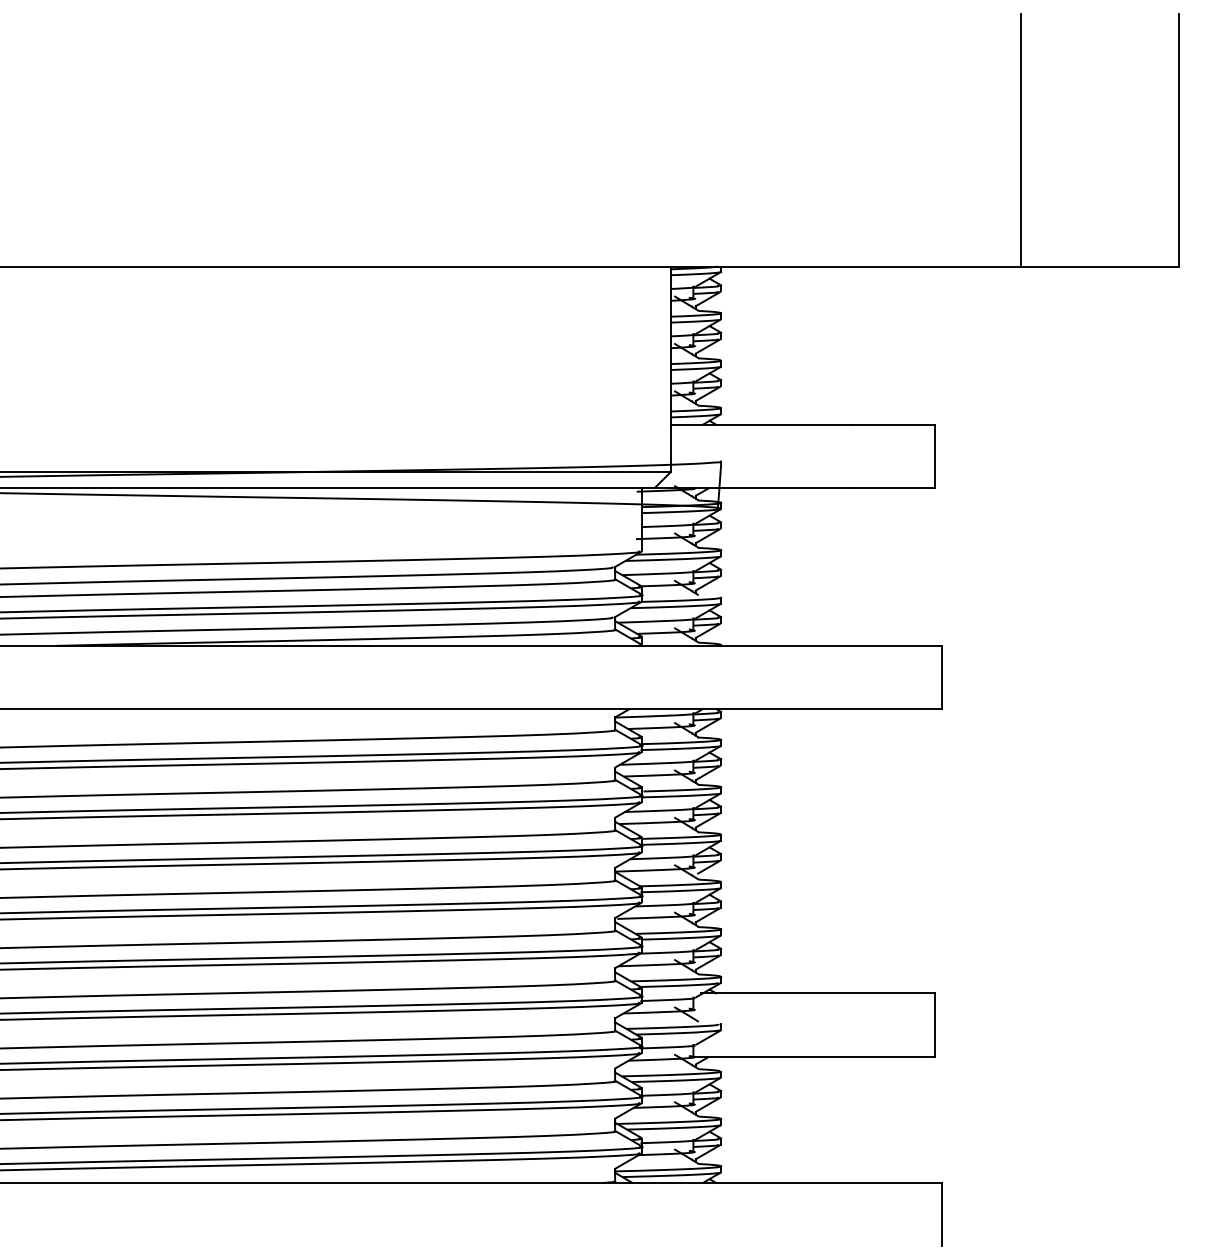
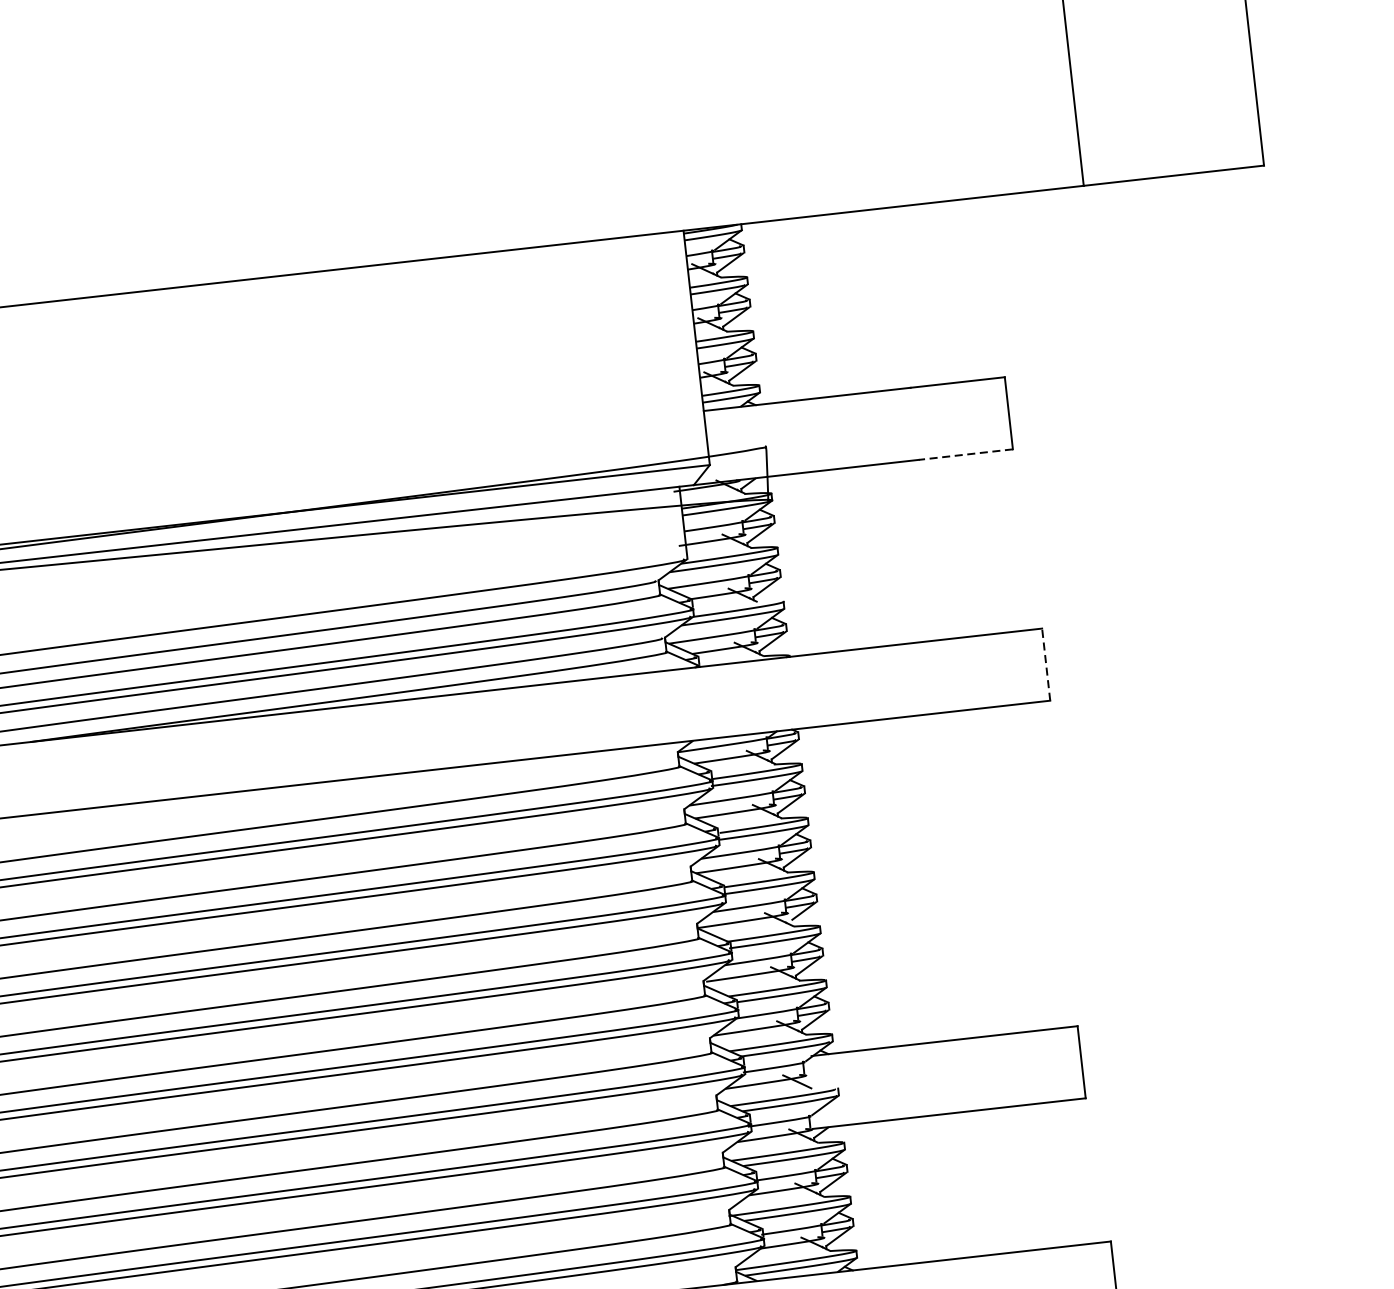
line: (892, 487) -> (964, 454), solid -> dashed
line: (942, 677) -> (1046, 664), solid -> dashed

